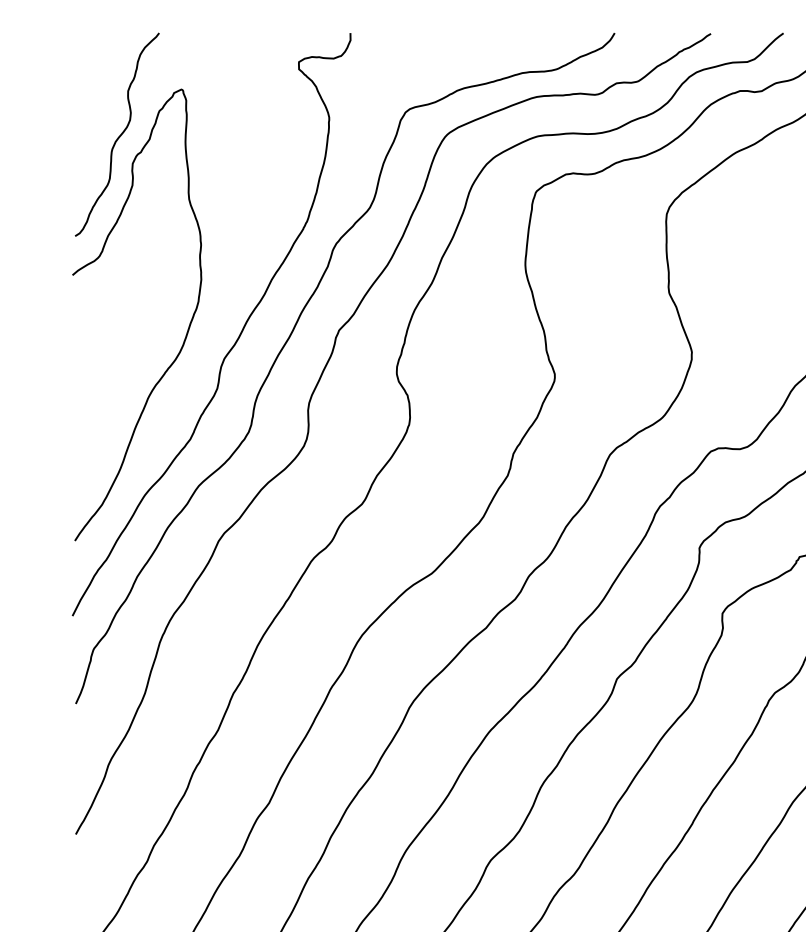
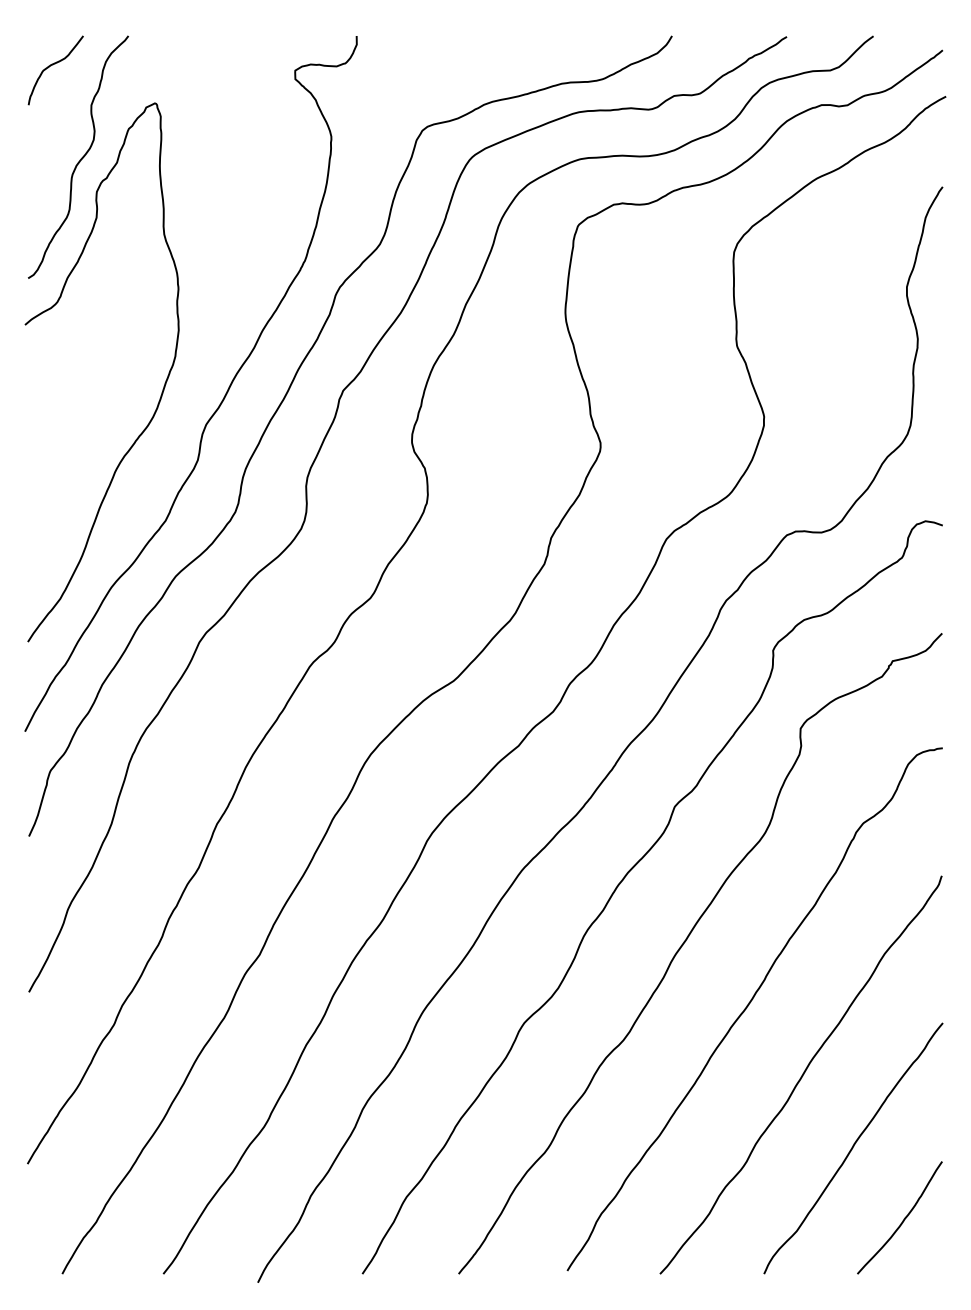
curve: (96, 57) -> (53, 65), added

